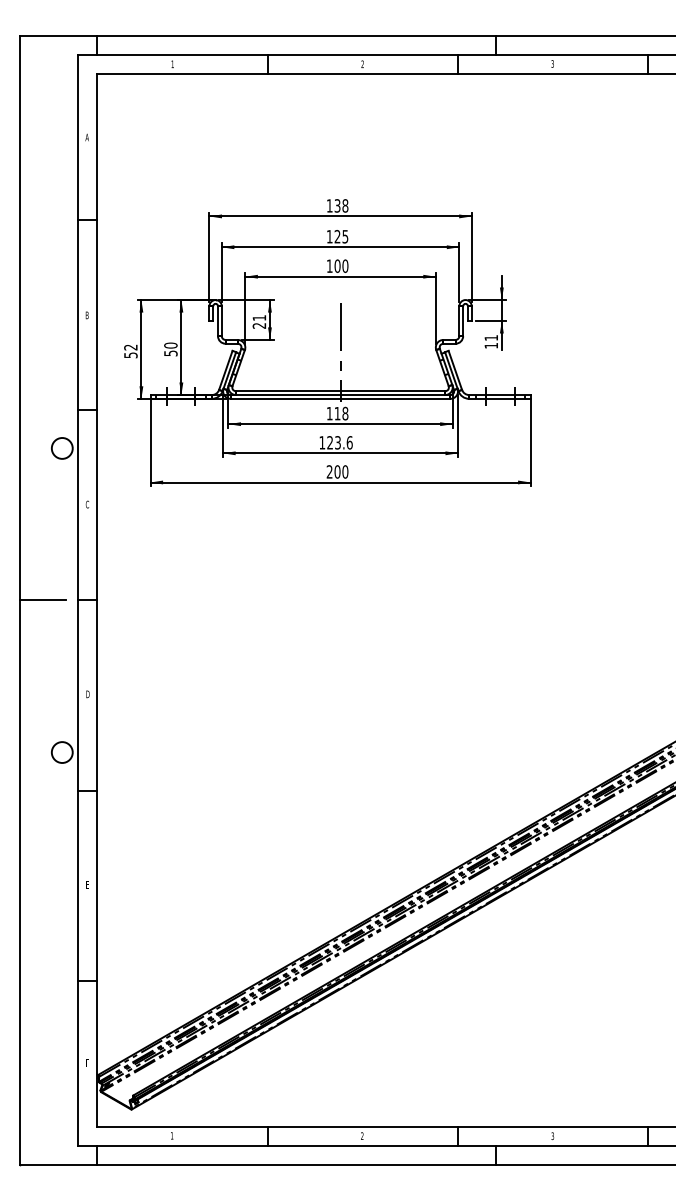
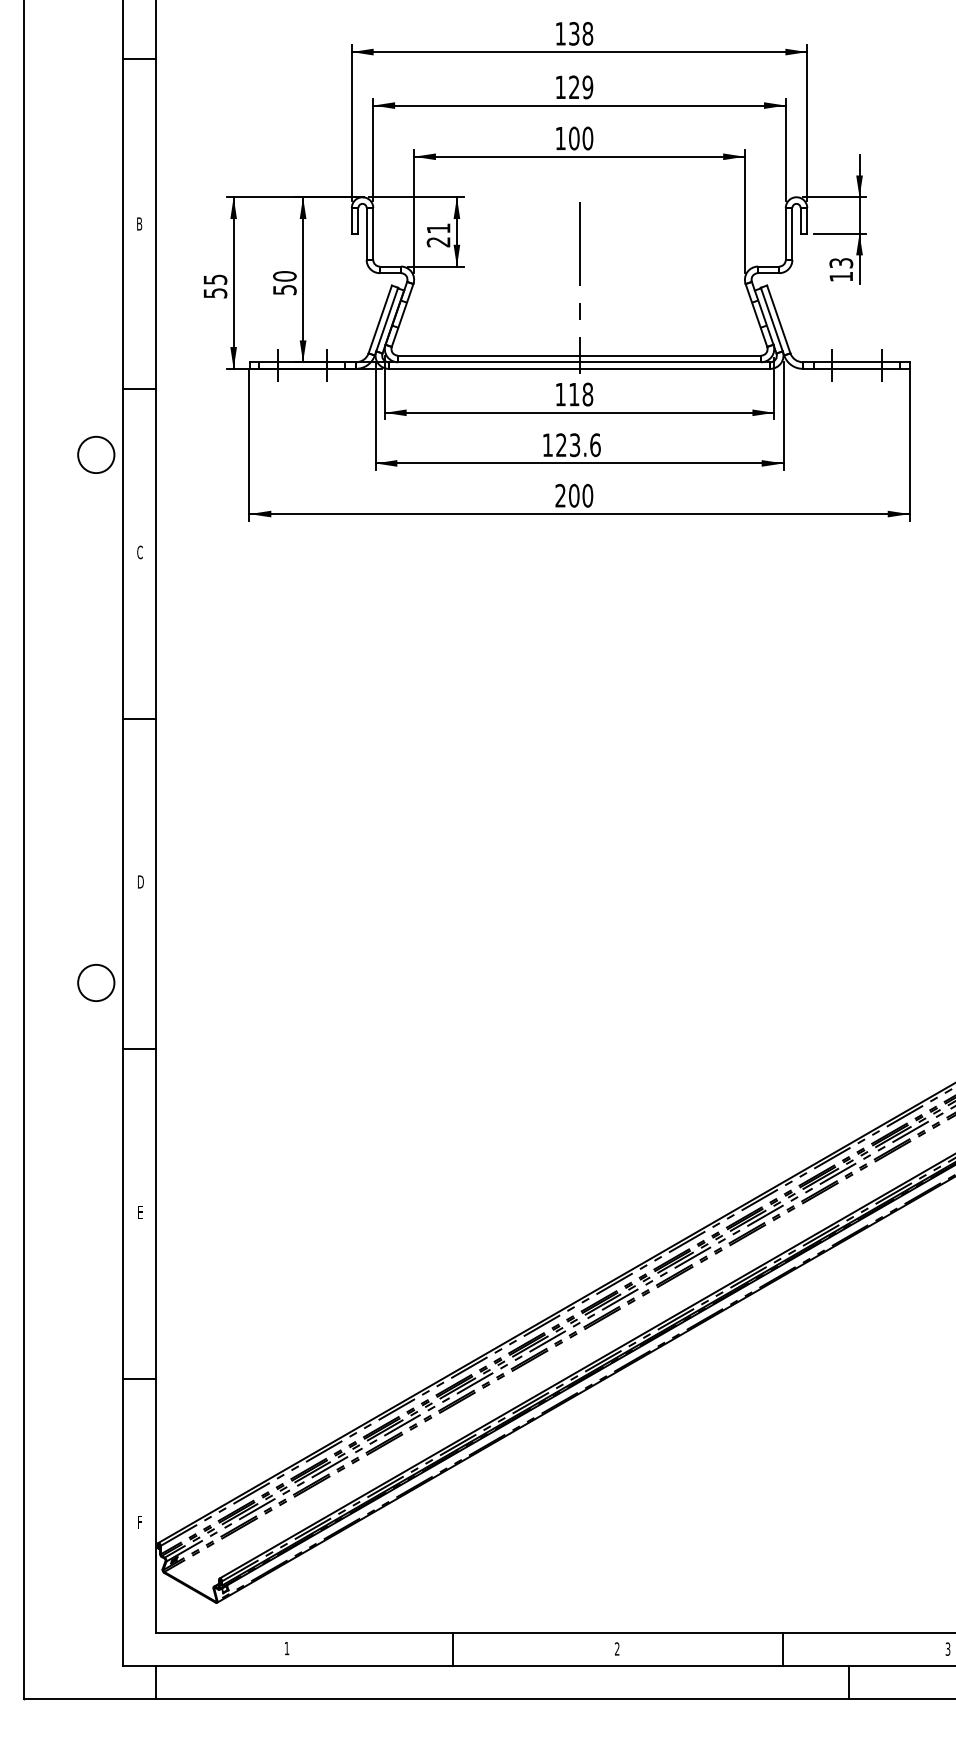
text: (345, 236) -> (588, 86), 125 -> 129
text: (491, 337) -> (841, 262), 11 -> 13
text: (130, 347) -> (214, 279), 52 -> 55
line: (43, 600) -> (63, 718), removed

